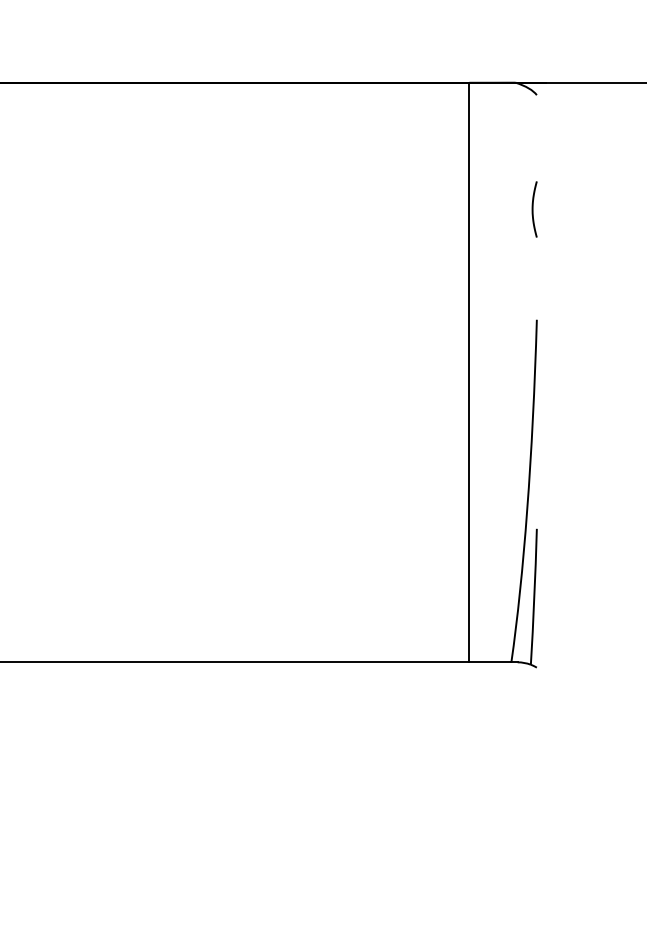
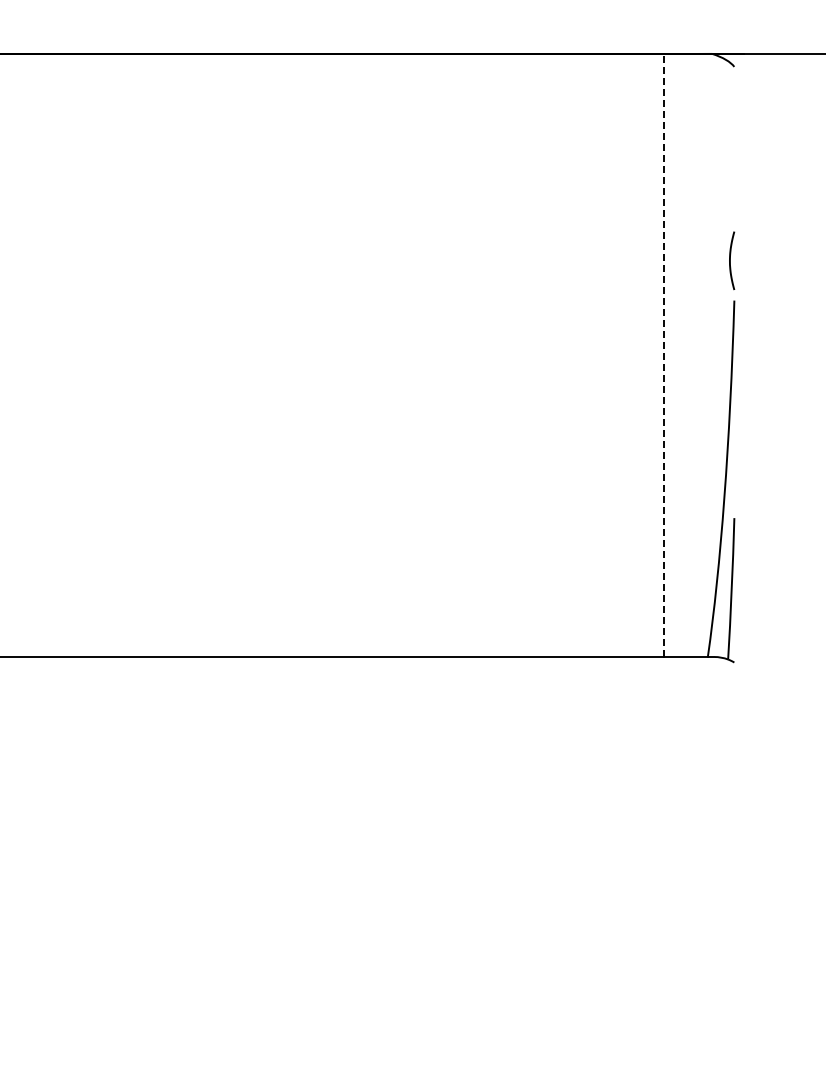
curve: (533, 209) -> (730, 260), moved
line: (469, 372) -> (664, 355), solid -> dashed

